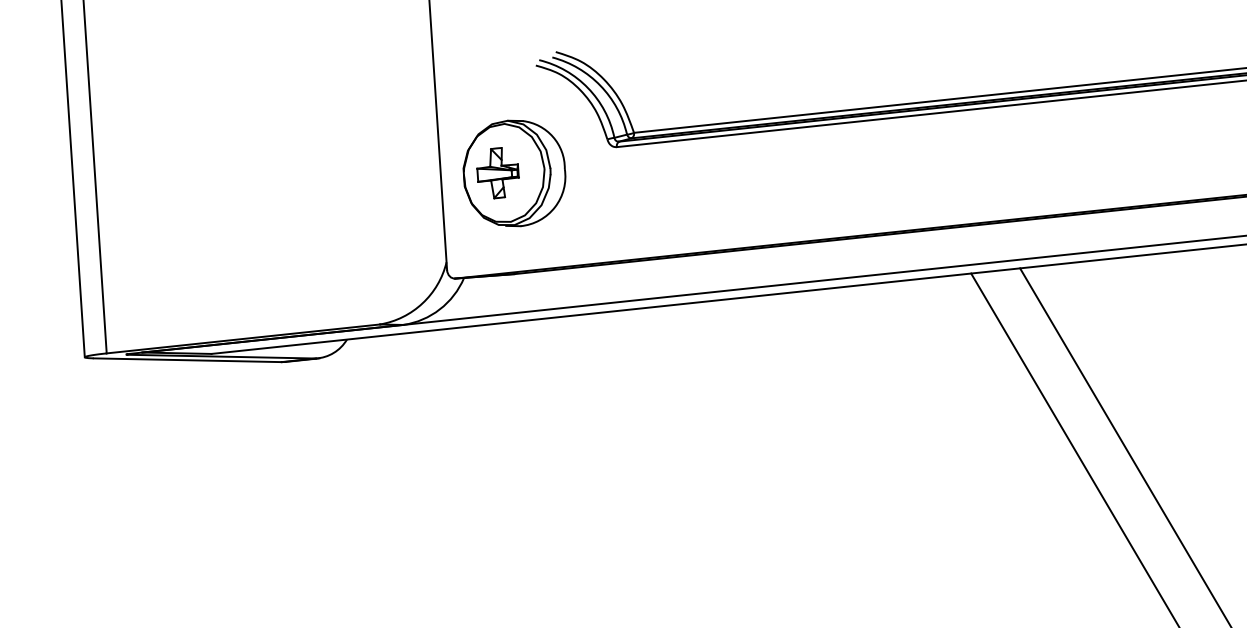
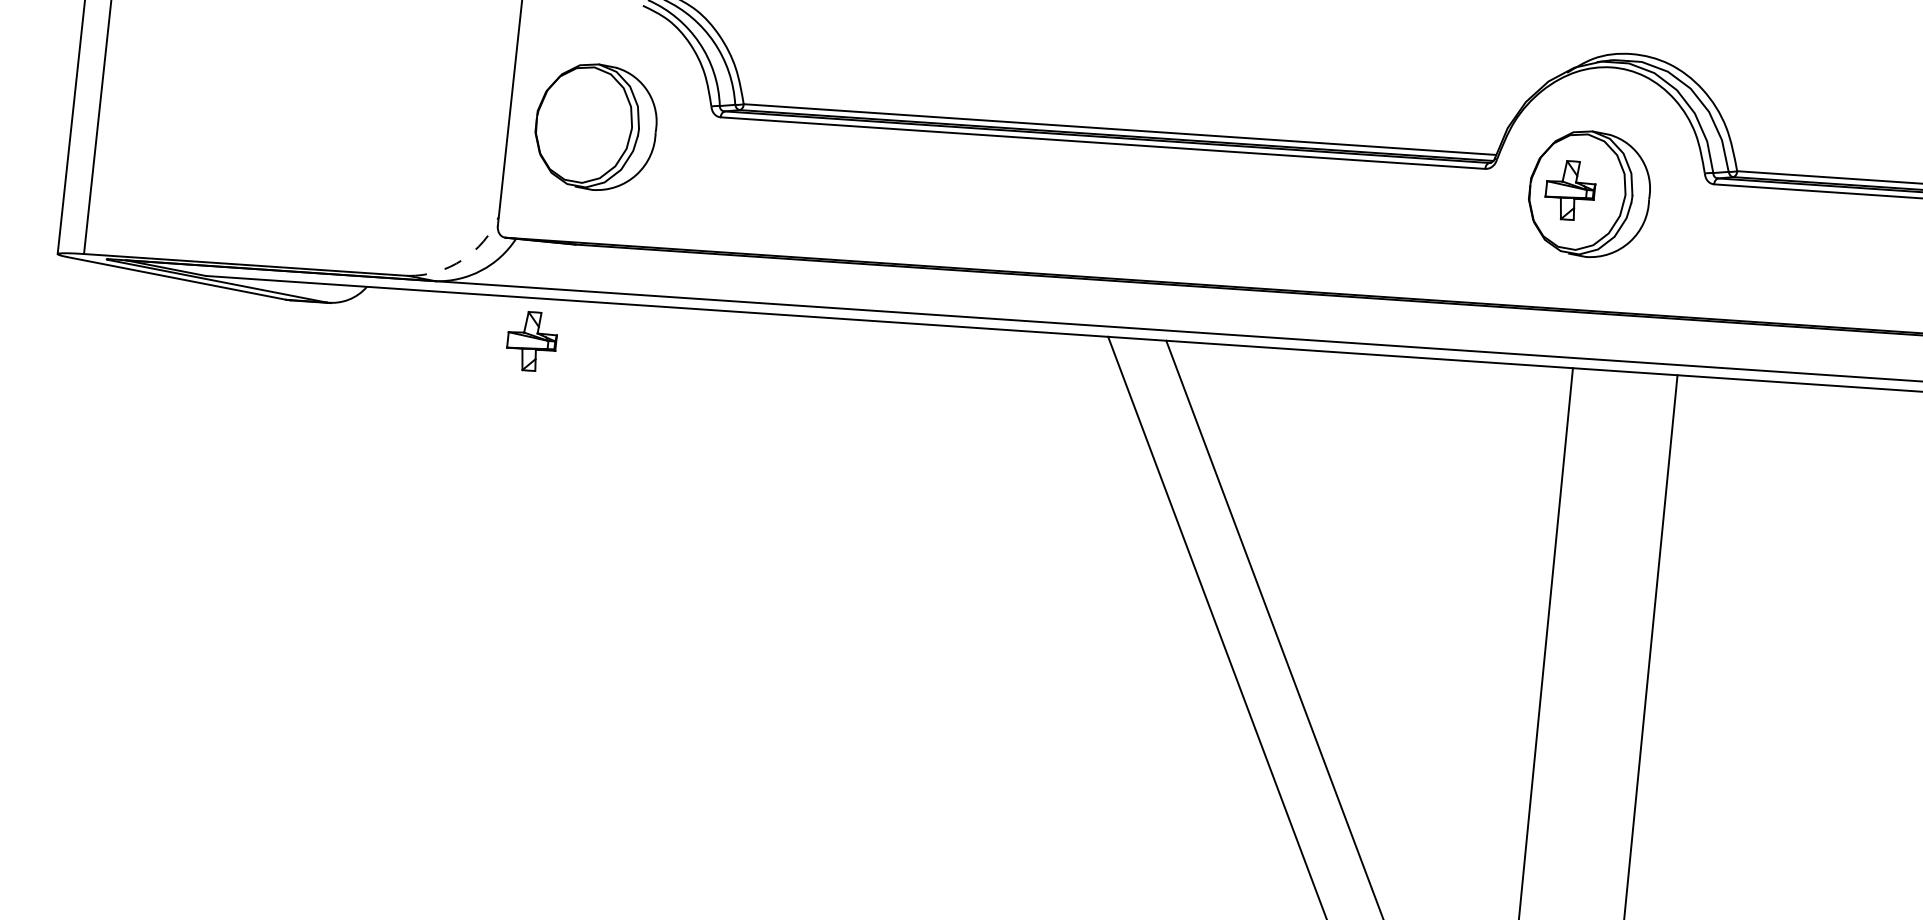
part: (497, 173) -> (531, 341), moved
arc: (422, 302) -> (462, 259), solid -> dashed

